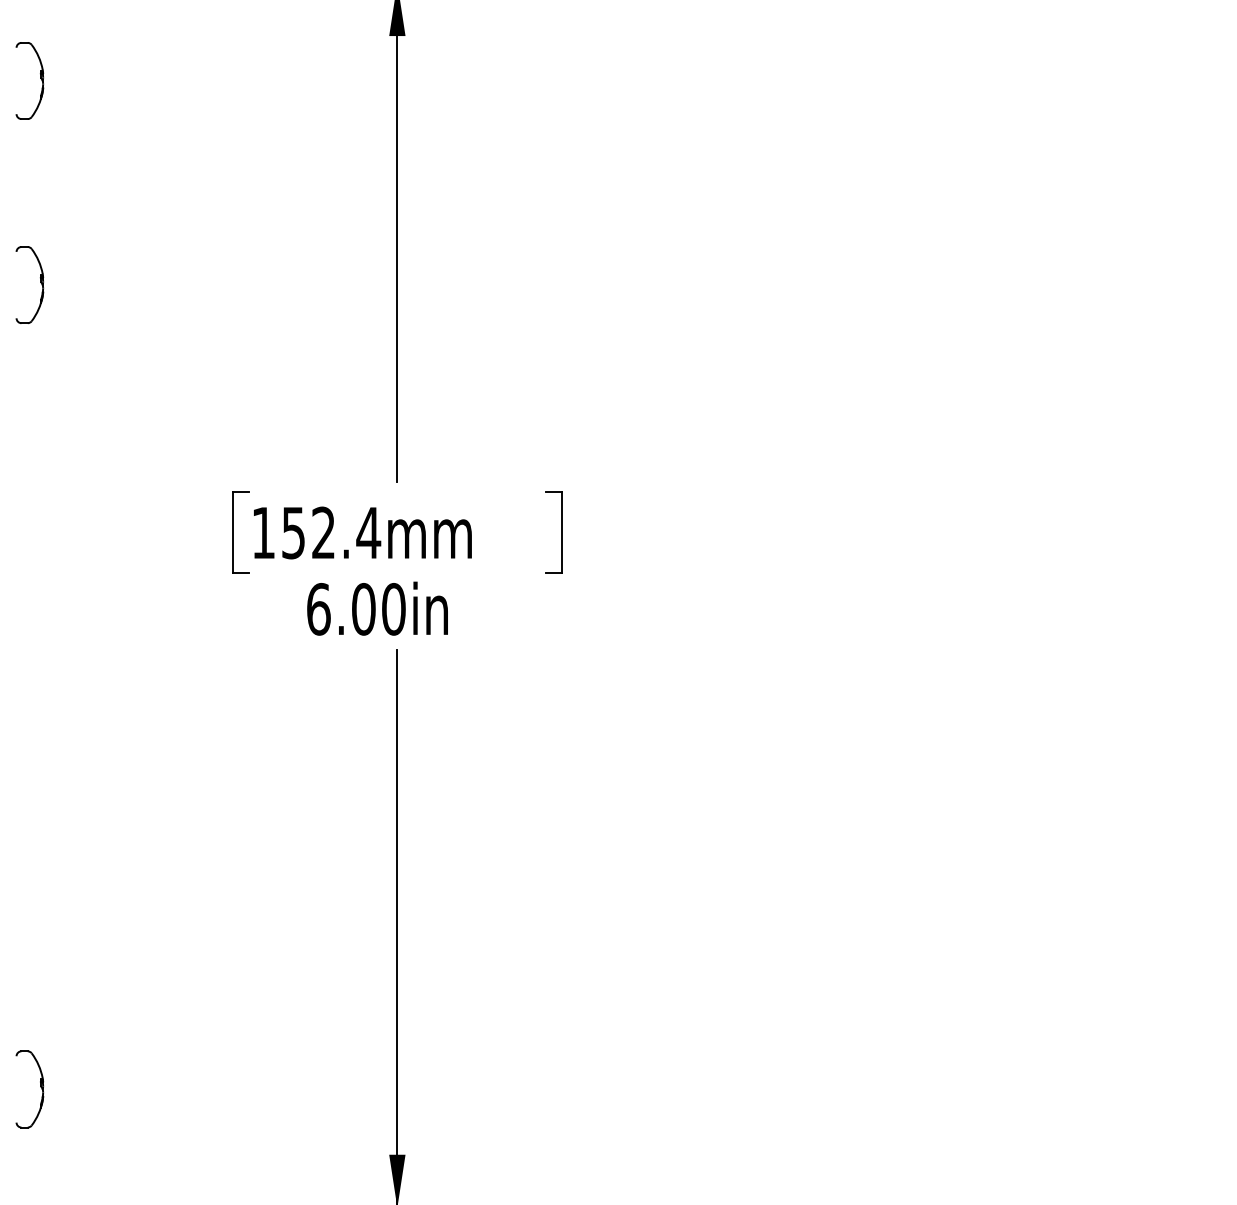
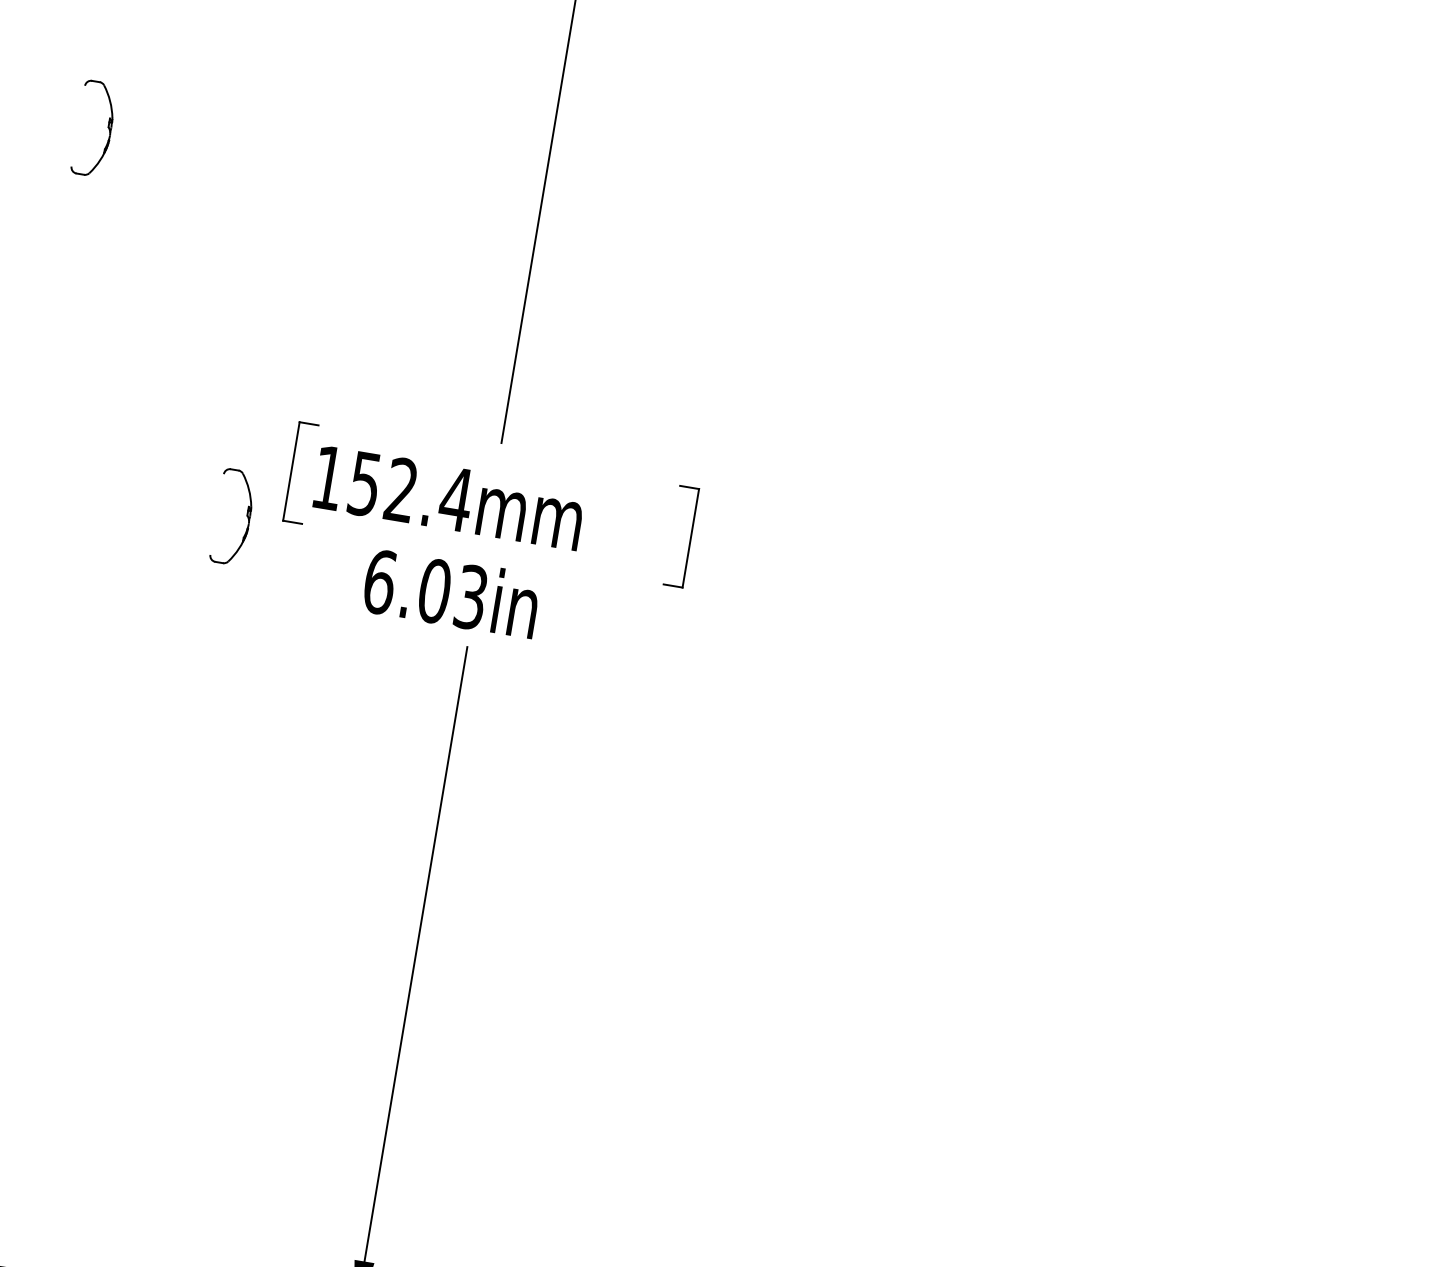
part: (203, 575) -> (246, 517), added
text: (393, 609) -> (470, 597), 6.00in -> 6.03in

